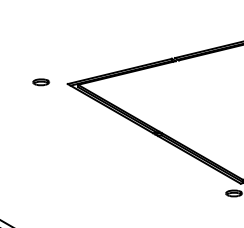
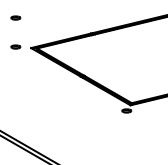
part: (40, 30) -> (15, 17), added

